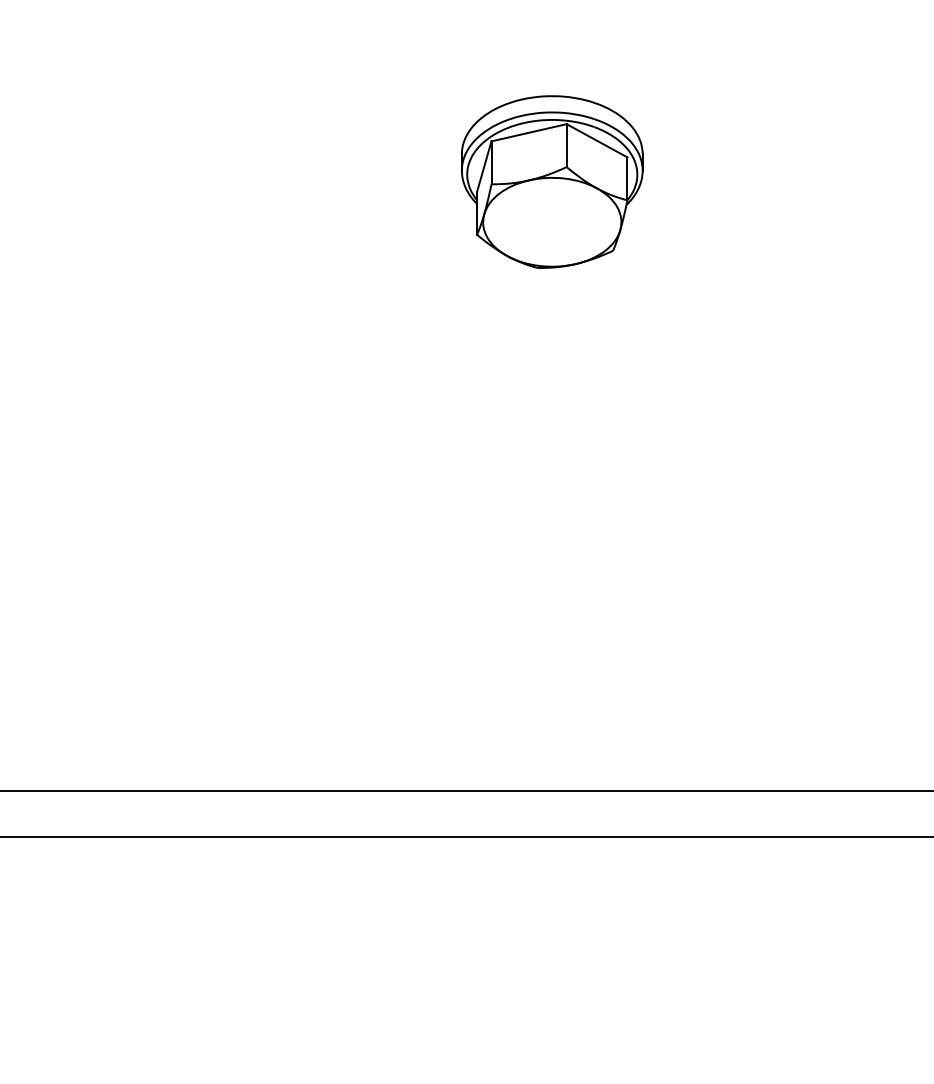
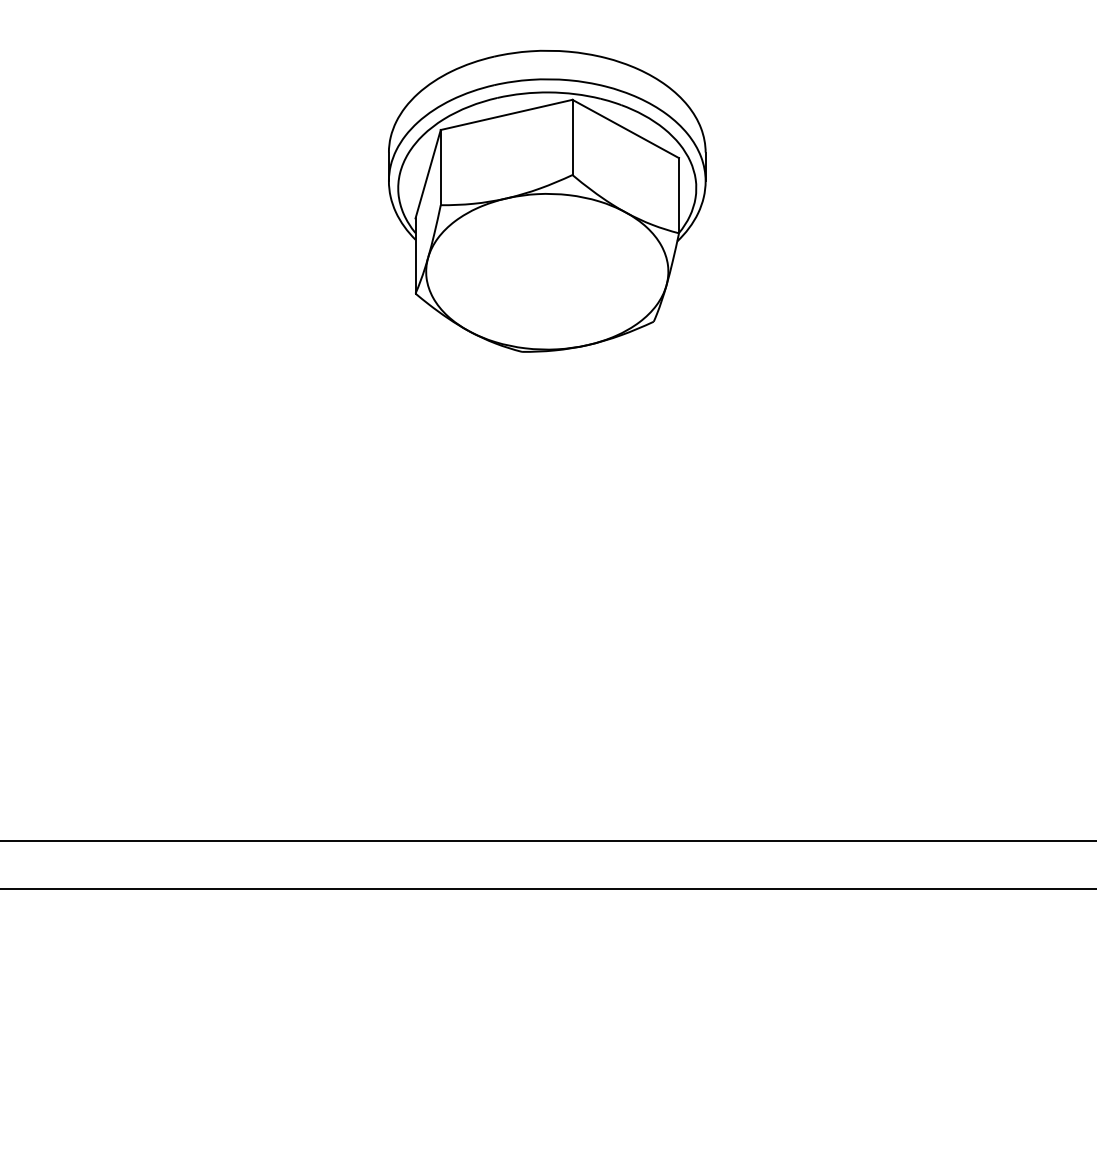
part: (552, 181) -> (547, 200), size x1.67

